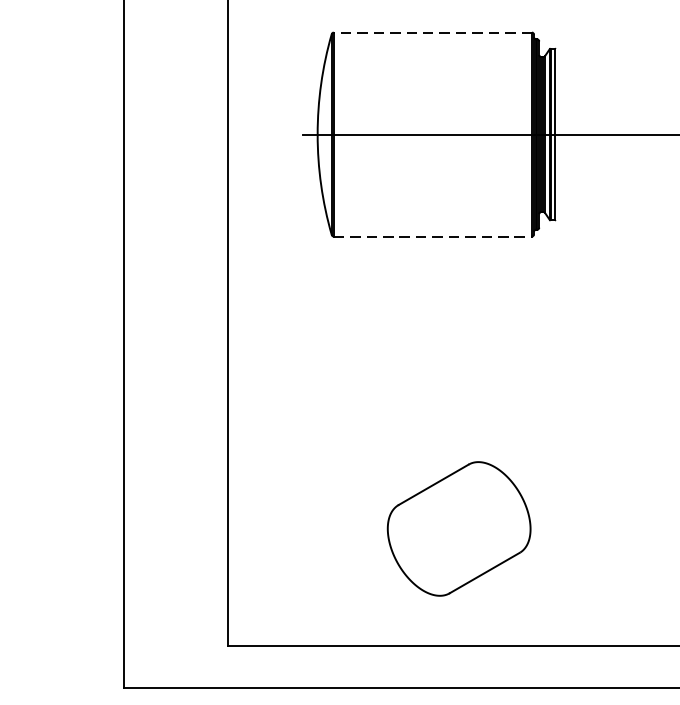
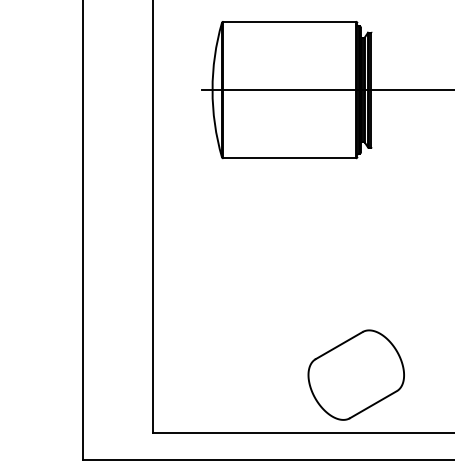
line: (432, 32) -> (289, 21), dashed -> solid
line: (434, 236) -> (290, 158), dashed -> solid
part: (457, 527) -> (355, 374), moved

